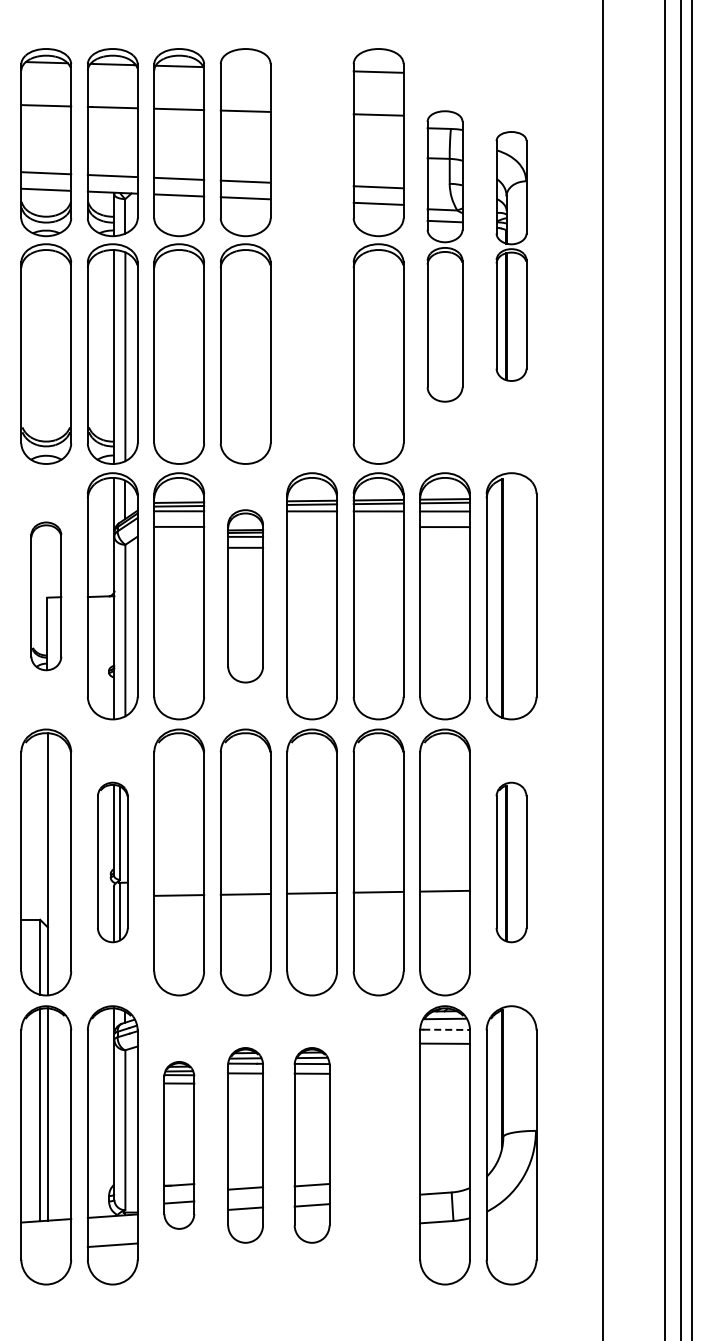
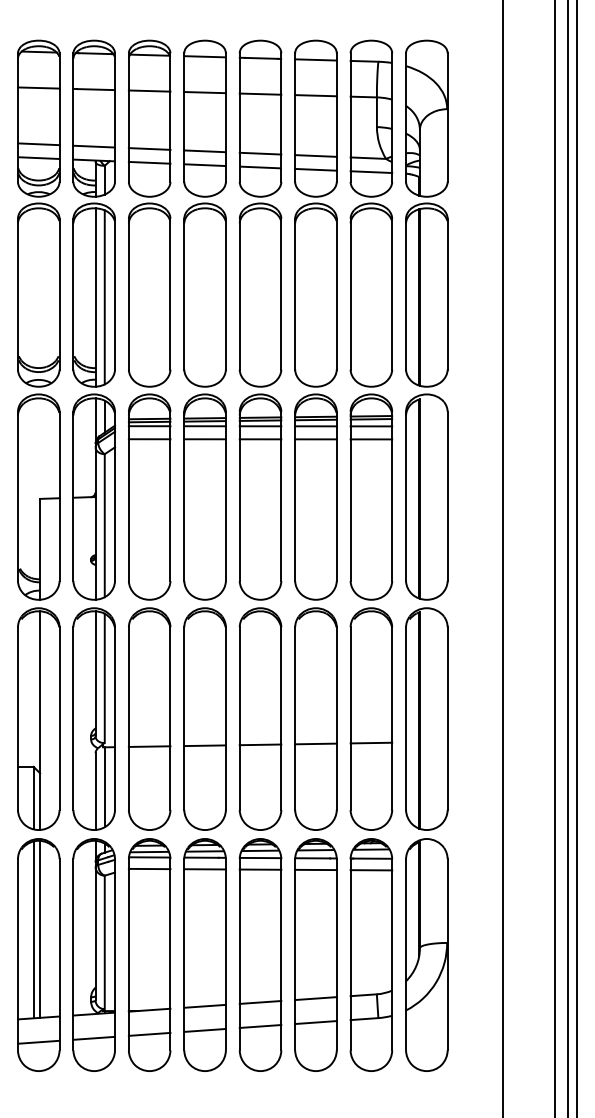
line: (245, 68) -> (204, 56), added
part: (311, 256) -> (259, 213), added
part: (444, 256) -> (370, 213), size x1.43
part: (511, 256) -> (426, 213), size x1.67
line: (312, 527) -> (260, 439), added
line: (378, 527) -> (315, 439), added
part: (46, 596) -> (38, 497), size x1.67
part: (245, 596) -> (204, 497), size x1.43
part: (112, 862) -> (94, 719), size x1.67
part: (511, 862) -> (426, 719), size x1.67
line: (447, 1029) -> (373, 858), dashed -> solid
part: (179, 1145) -> (149, 955), size x1.67
part: (245, 1145) -> (204, 955), size x1.43
part: (311, 1145) -> (259, 955), size x1.43
part: (378, 1145) -> (315, 955), added
line: (46, 1249) -> (38, 1041), added

